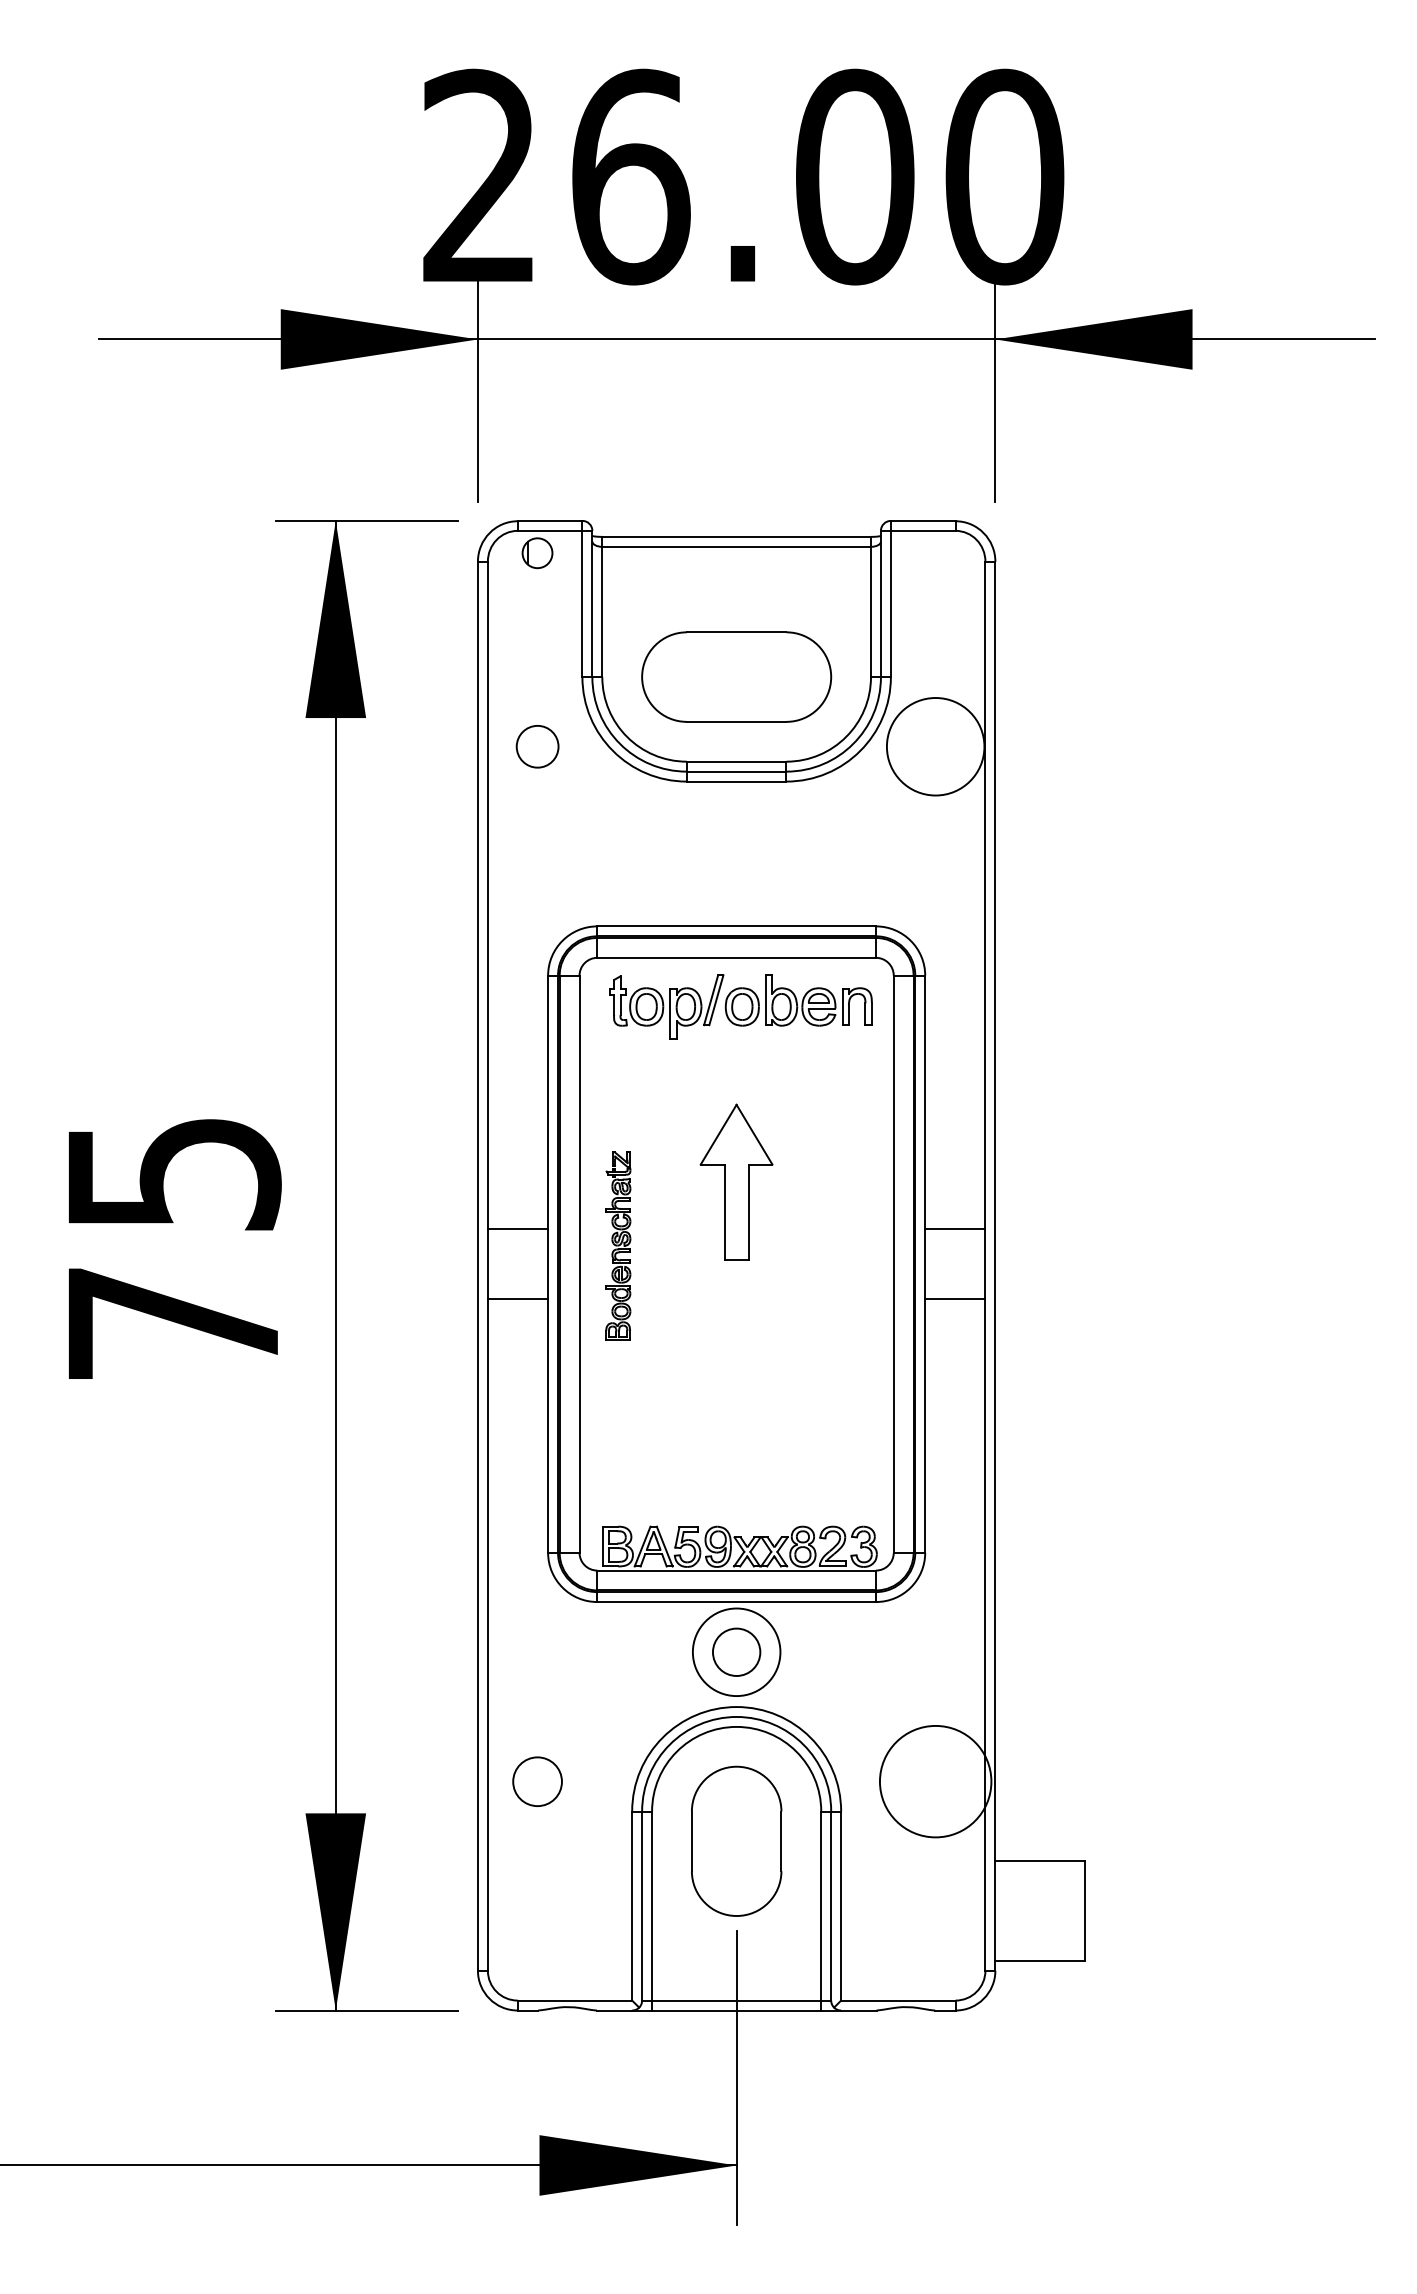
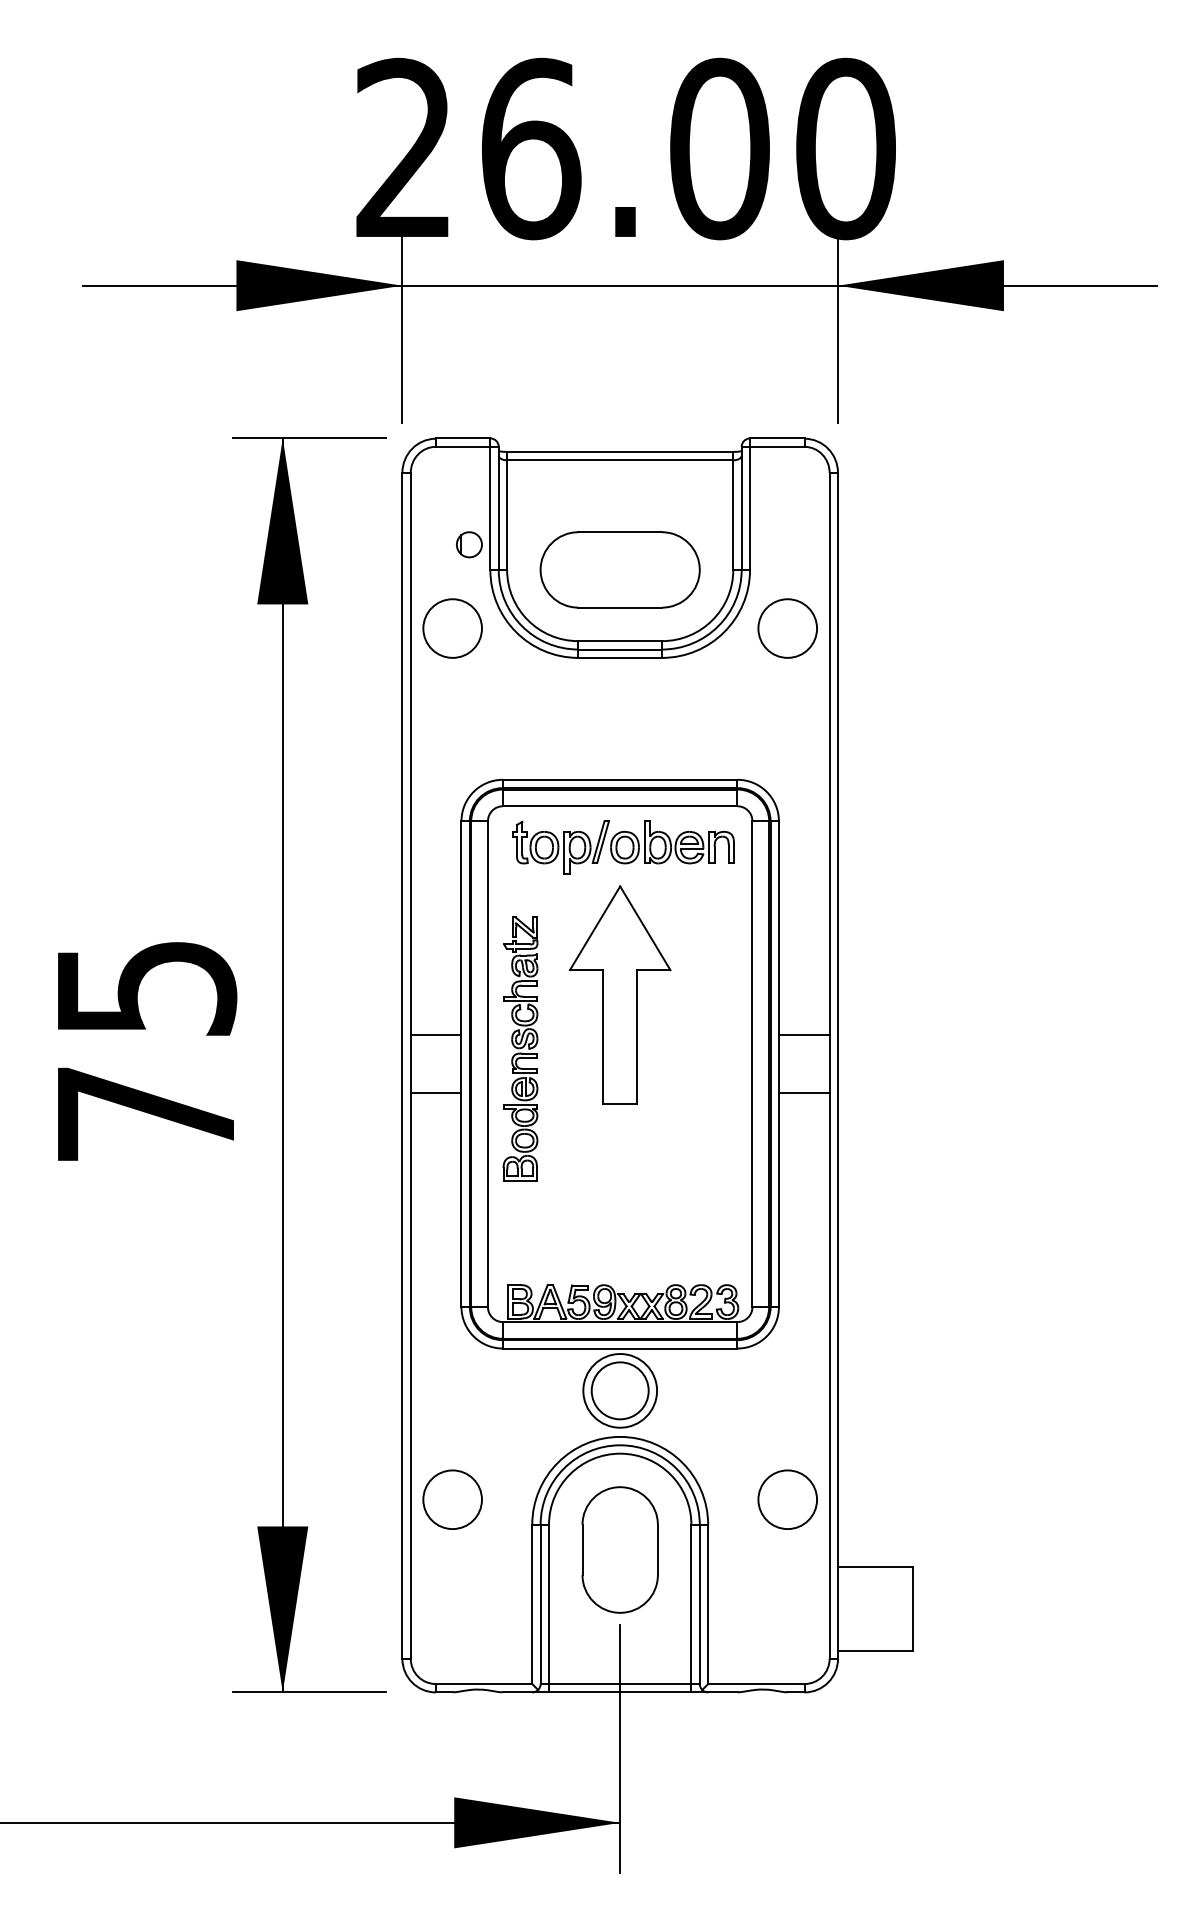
part: (537, 553) -> (469, 545), moved
circle: (537, 746) -> (452, 628), size x1.67
circle: (935, 746) -> (787, 628), size x0.71
part: (736, 1182) -> (620, 995), size x1.67
part: (618, 1245) -> (520, 1048), size x1.67
circle: (736, 1652) -> (620, 1391), size x1.43
circle: (537, 1781) -> (452, 1499), size x1.43
circle: (935, 1781) -> (787, 1499), size x0.62

